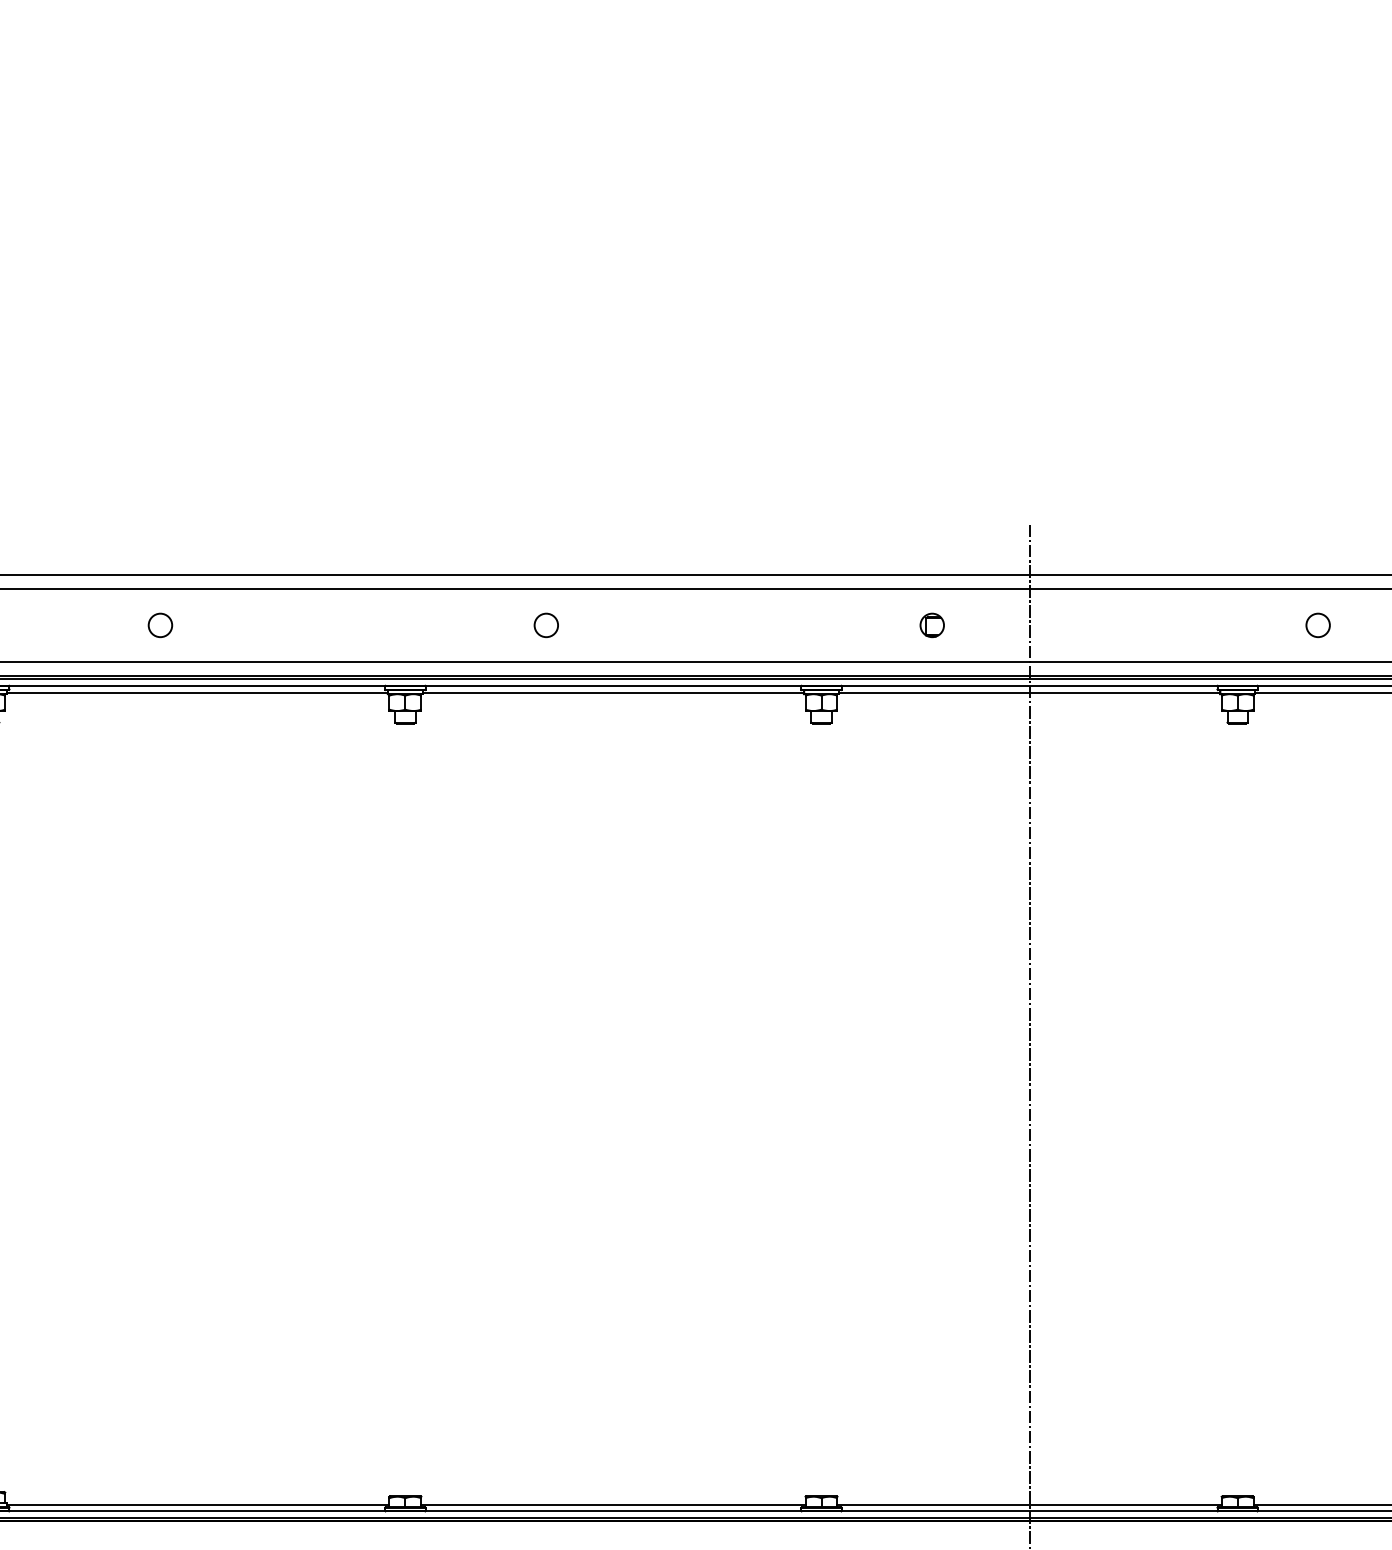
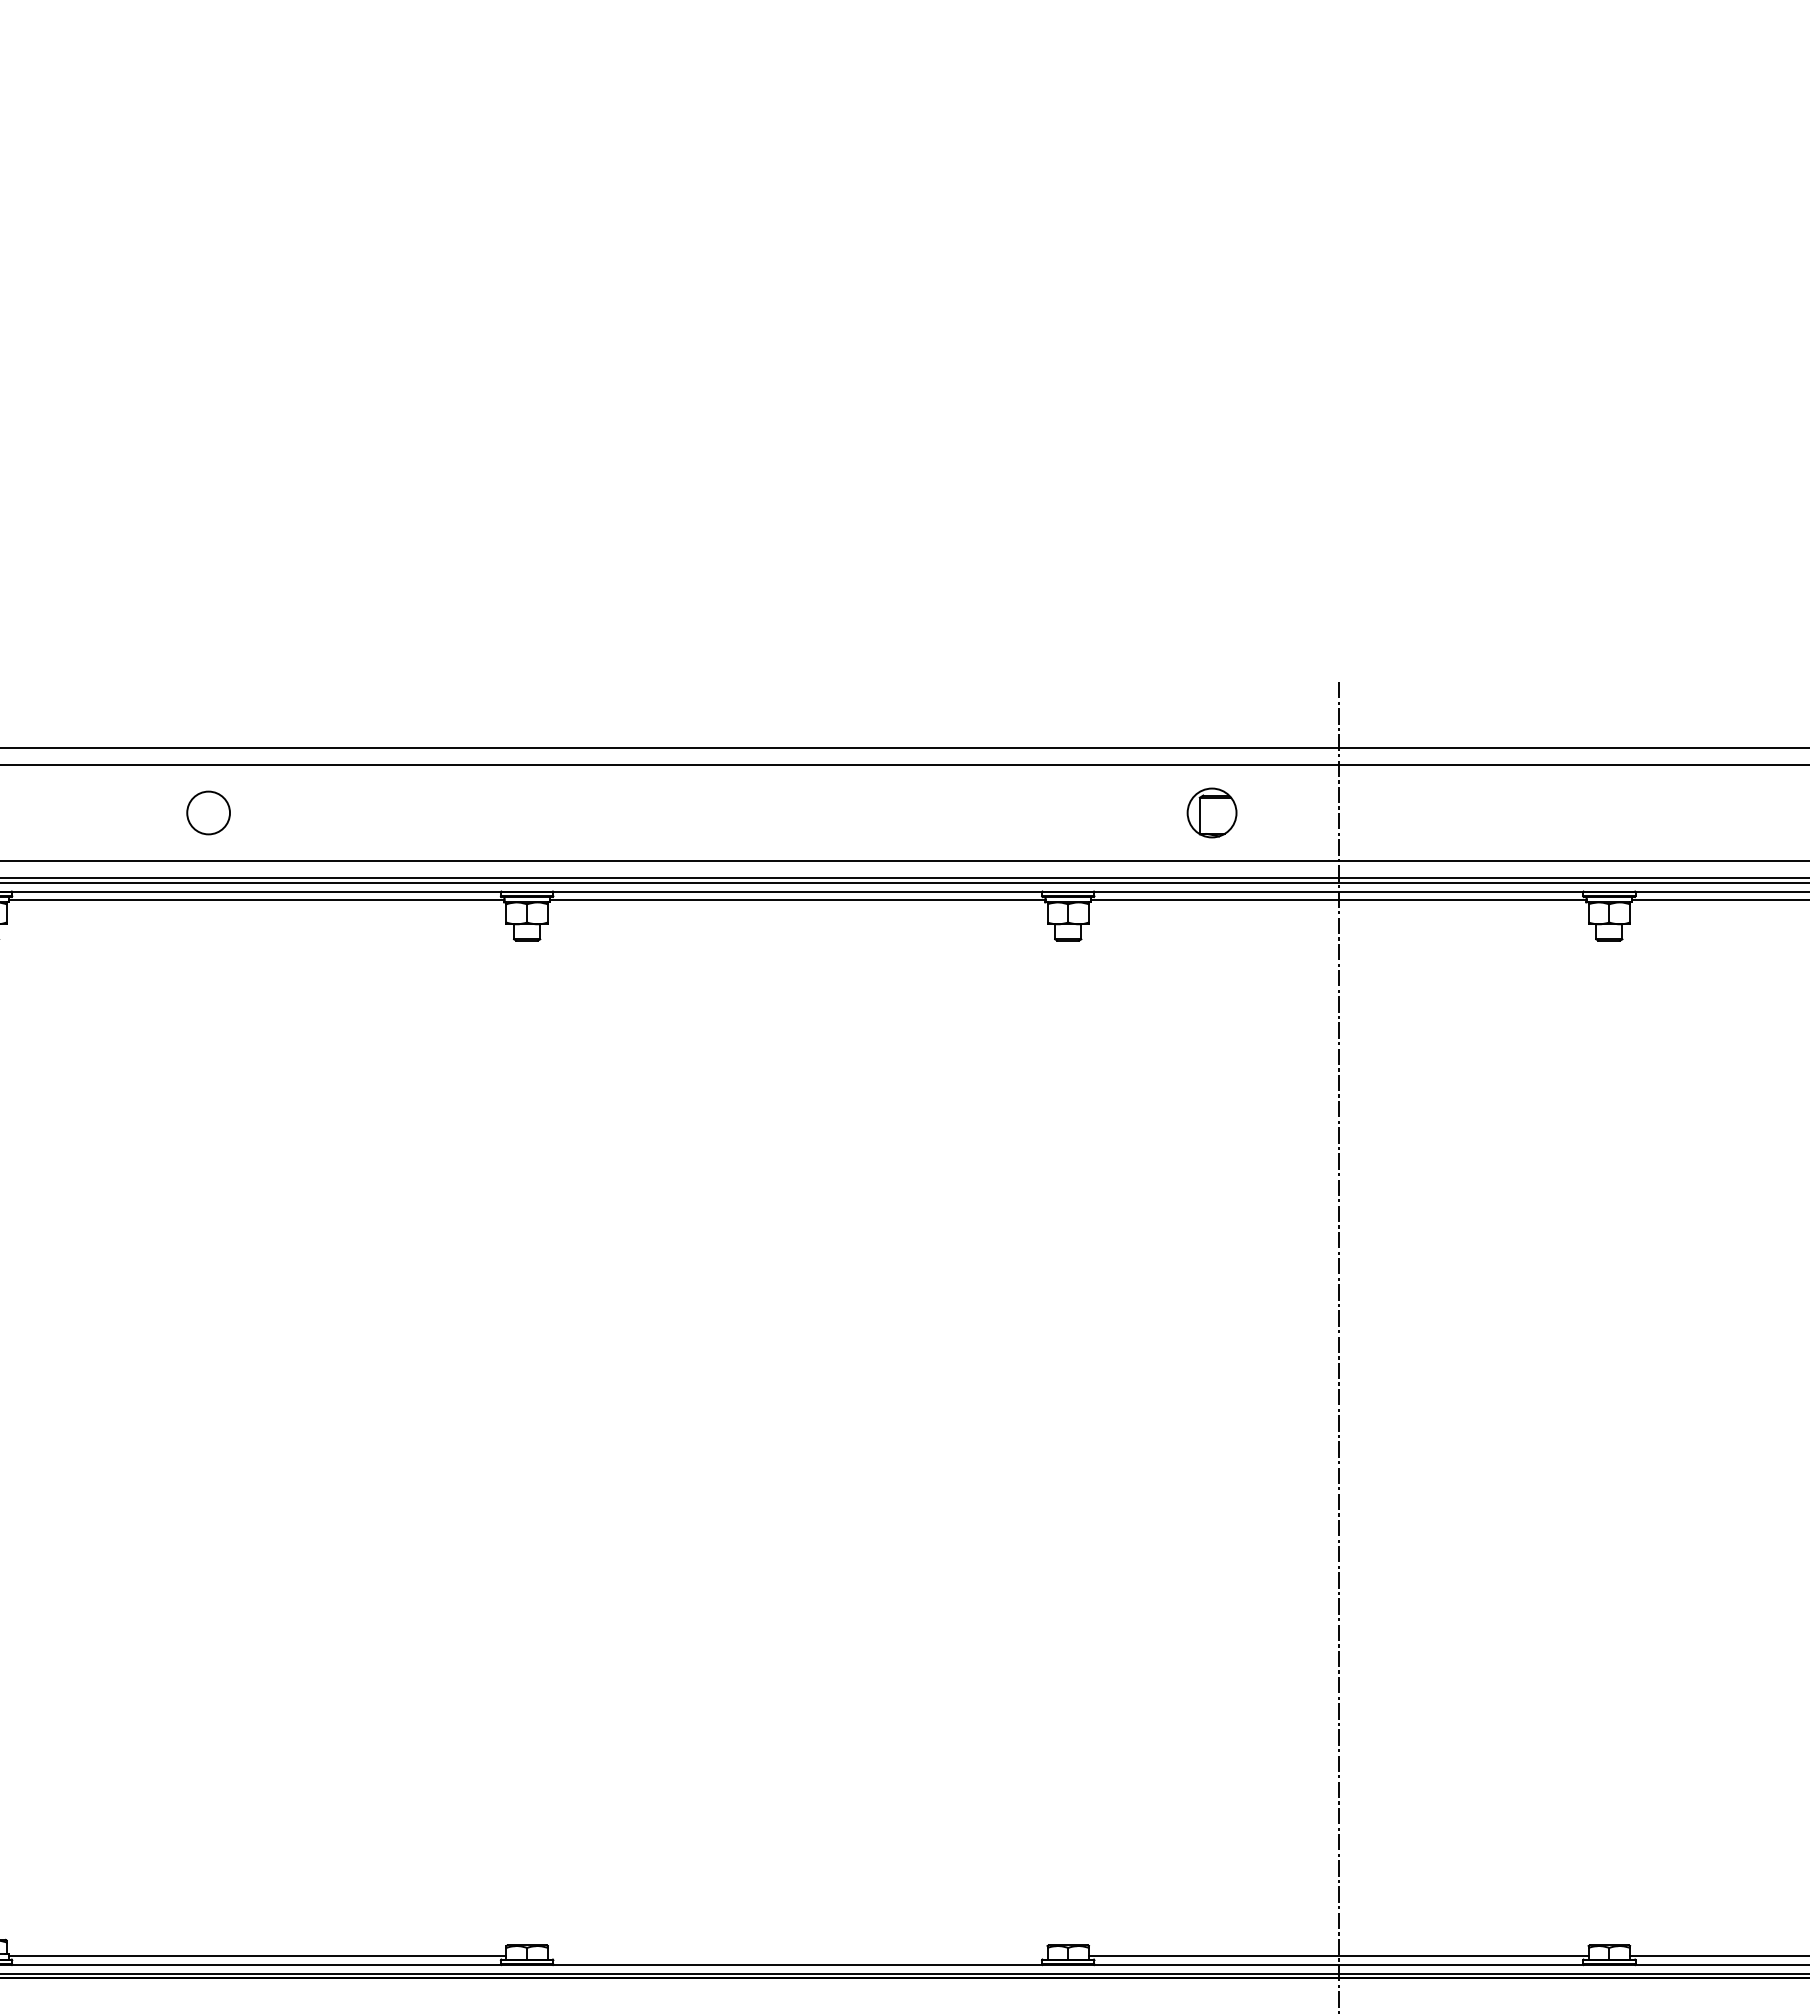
circle: (160, 625) -> (208, 812), size x1.4
circle: (546, 625) -> (710, 812), removed
part: (932, 625) -> (1212, 812), size x1.6
circle: (1317, 625) -> (1713, 812), removed
line: (613, 1504) -> (797, 1956), removed

